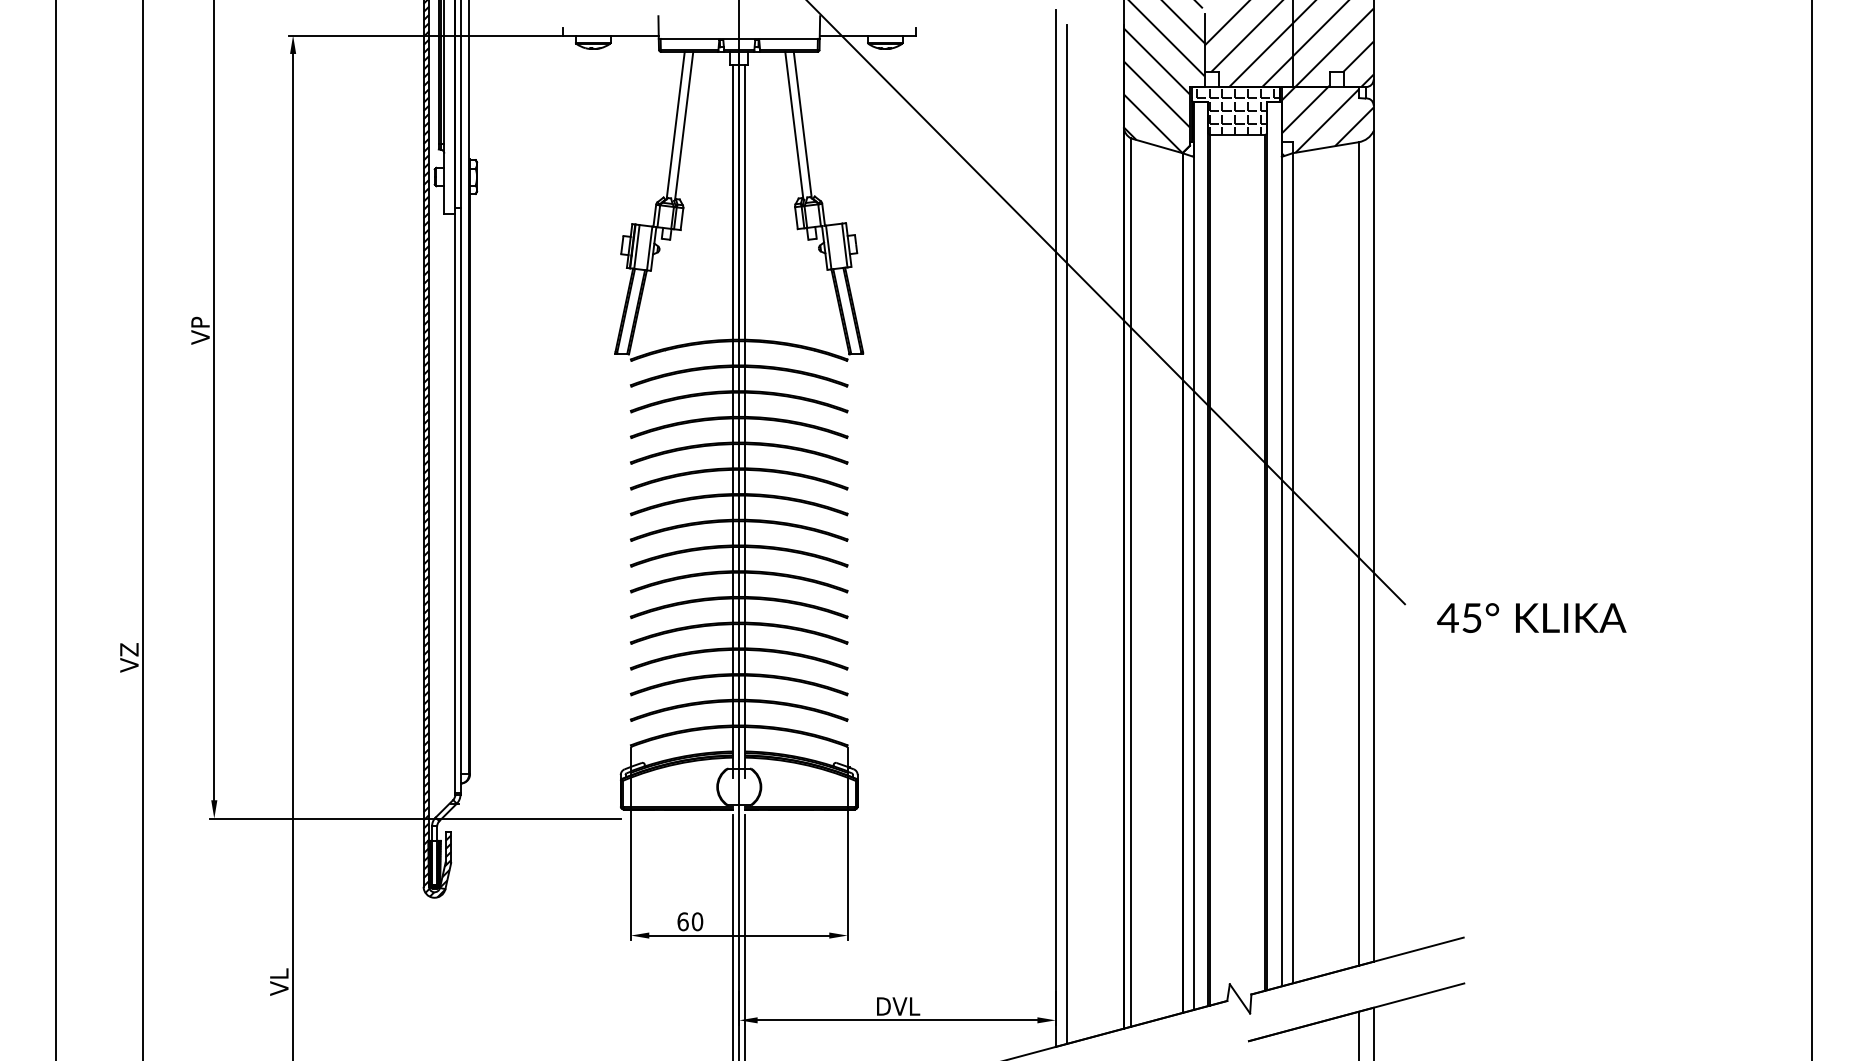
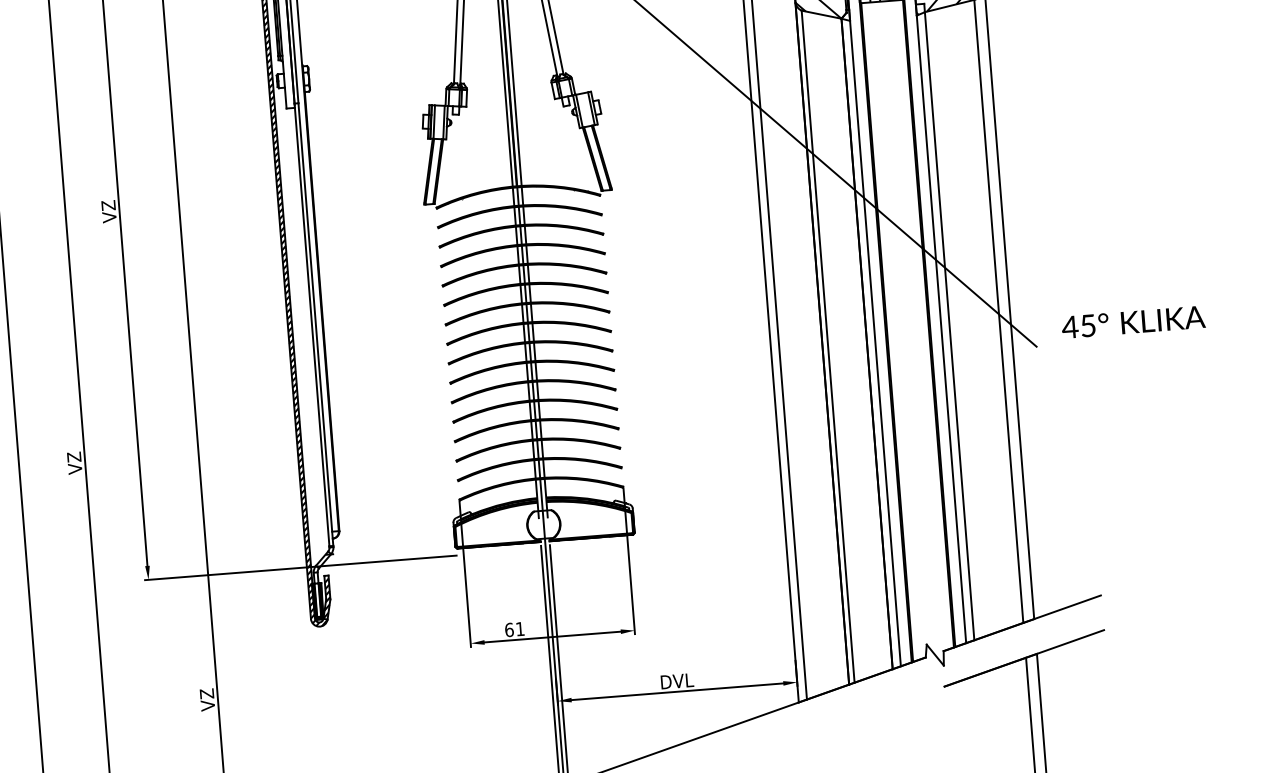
text: (200, 330) -> (109, 211), VP -> VZ
text: (1531, 617) -> (1133, 321), moved
text: (697, 921) -> (520, 628), 60 -> 61
text: (279, 982) -> (207, 699), VL -> VZ

